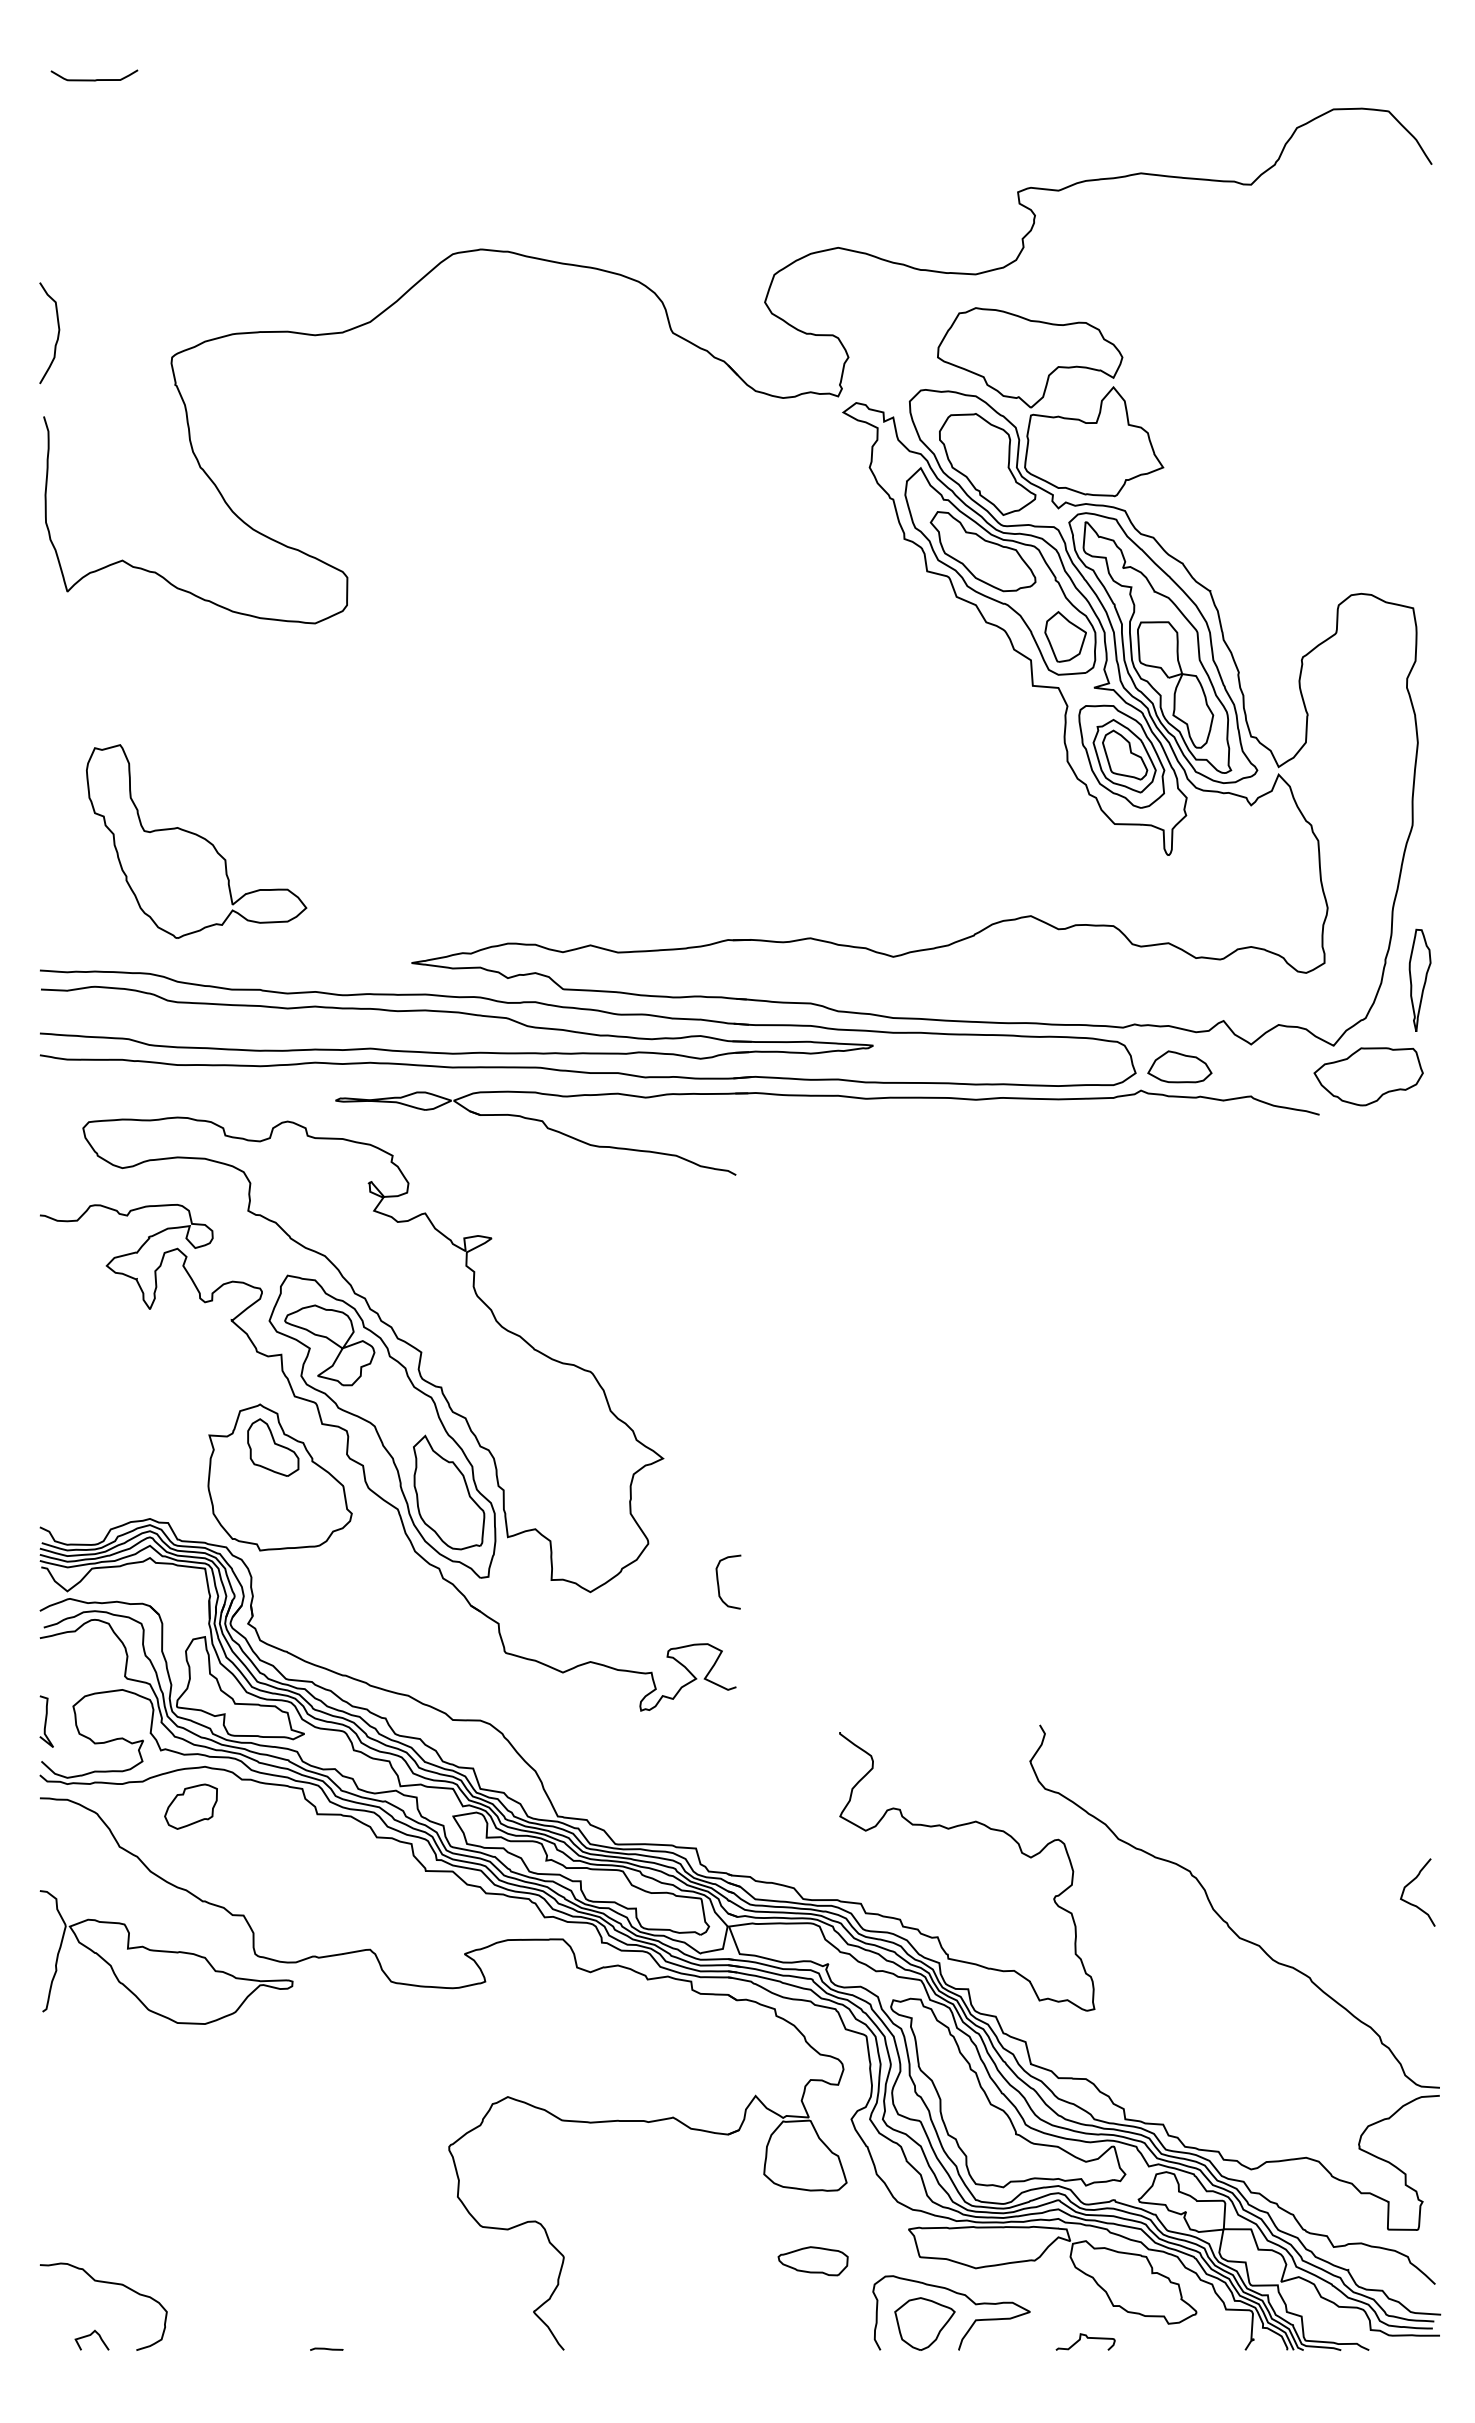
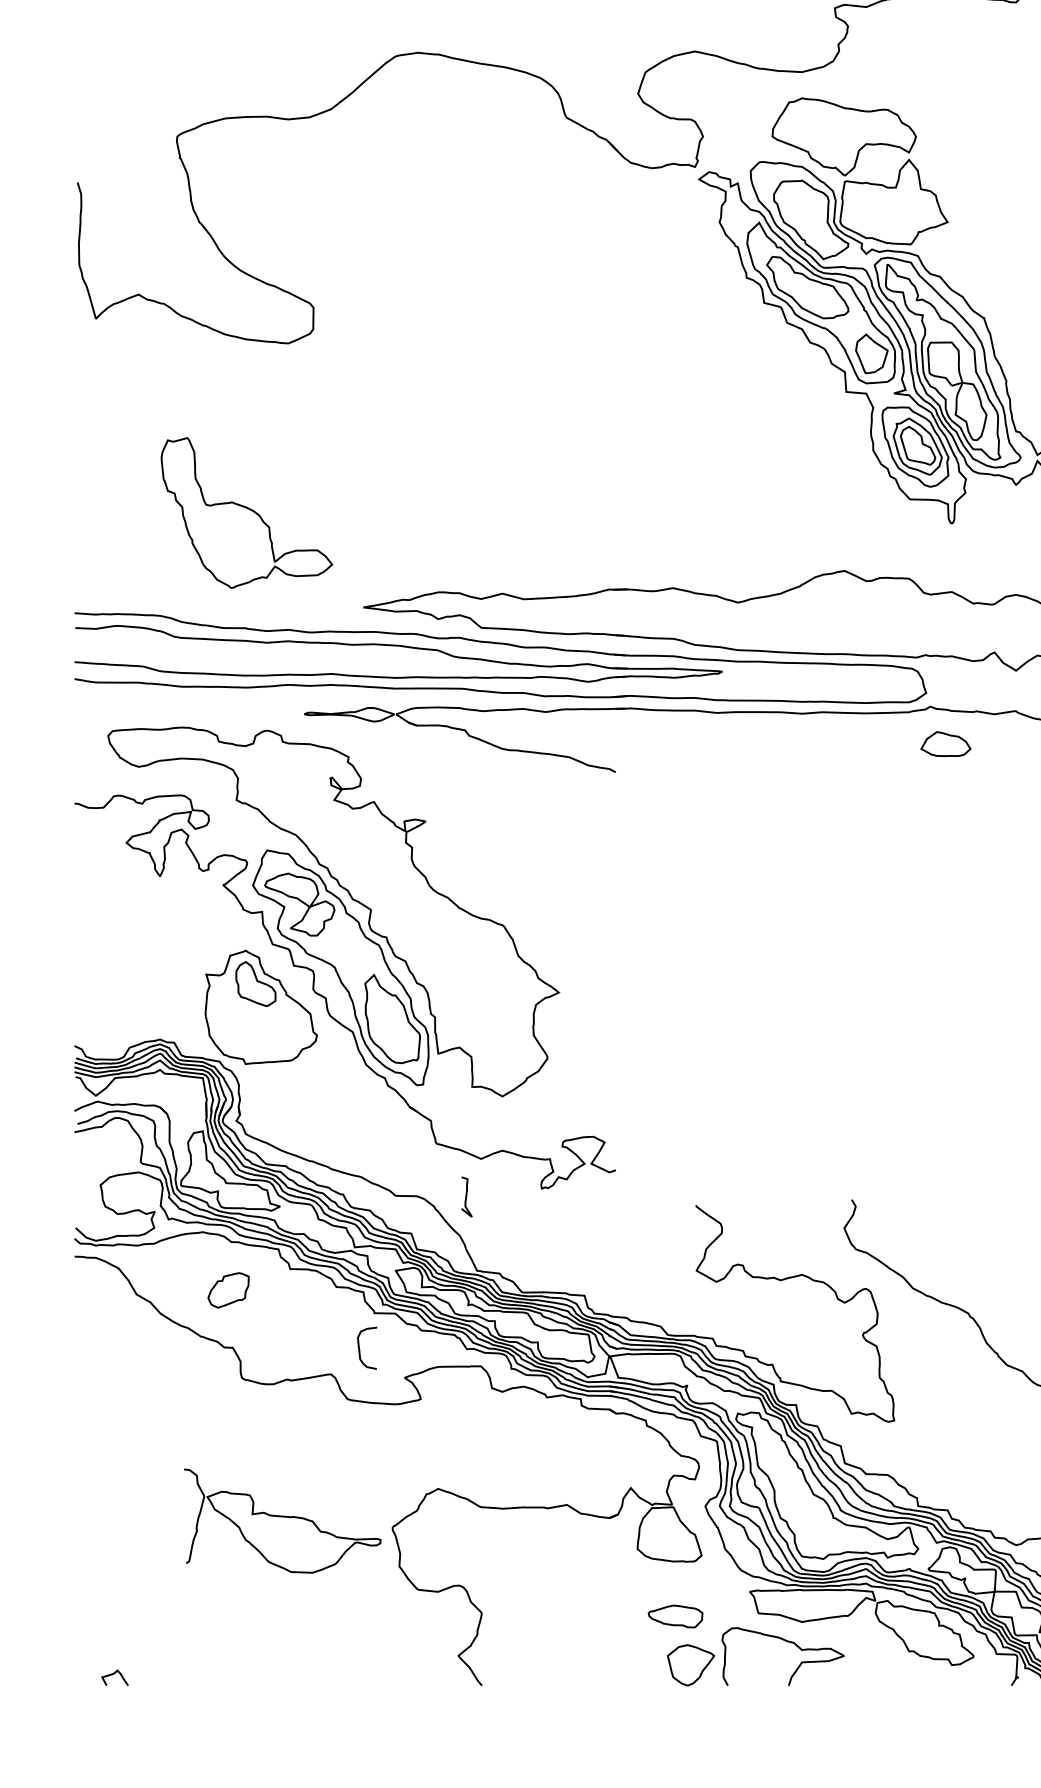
curve: (57, 333) -> (88, 118), removed
part: (196, 841) -> (246, 512), moved
part: (1179, 1066) -> (945, 743), moved
curve: (719, 1584) -> (360, 1350), moved
curve: (46, 1721) -> (466, 1196), moved
part: (190, 1806) -> (228, 1290), moved
part: (166, 1957) -> (282, 1521), moved
curve: (105, 2283) -> (125, 1633), removed
curve: (939, 2330) -> (702, 1670), moved
curve: (1087, 2338) -> (888, 1676), removed
line: (326, 2348) -> (297, 1684), removed

